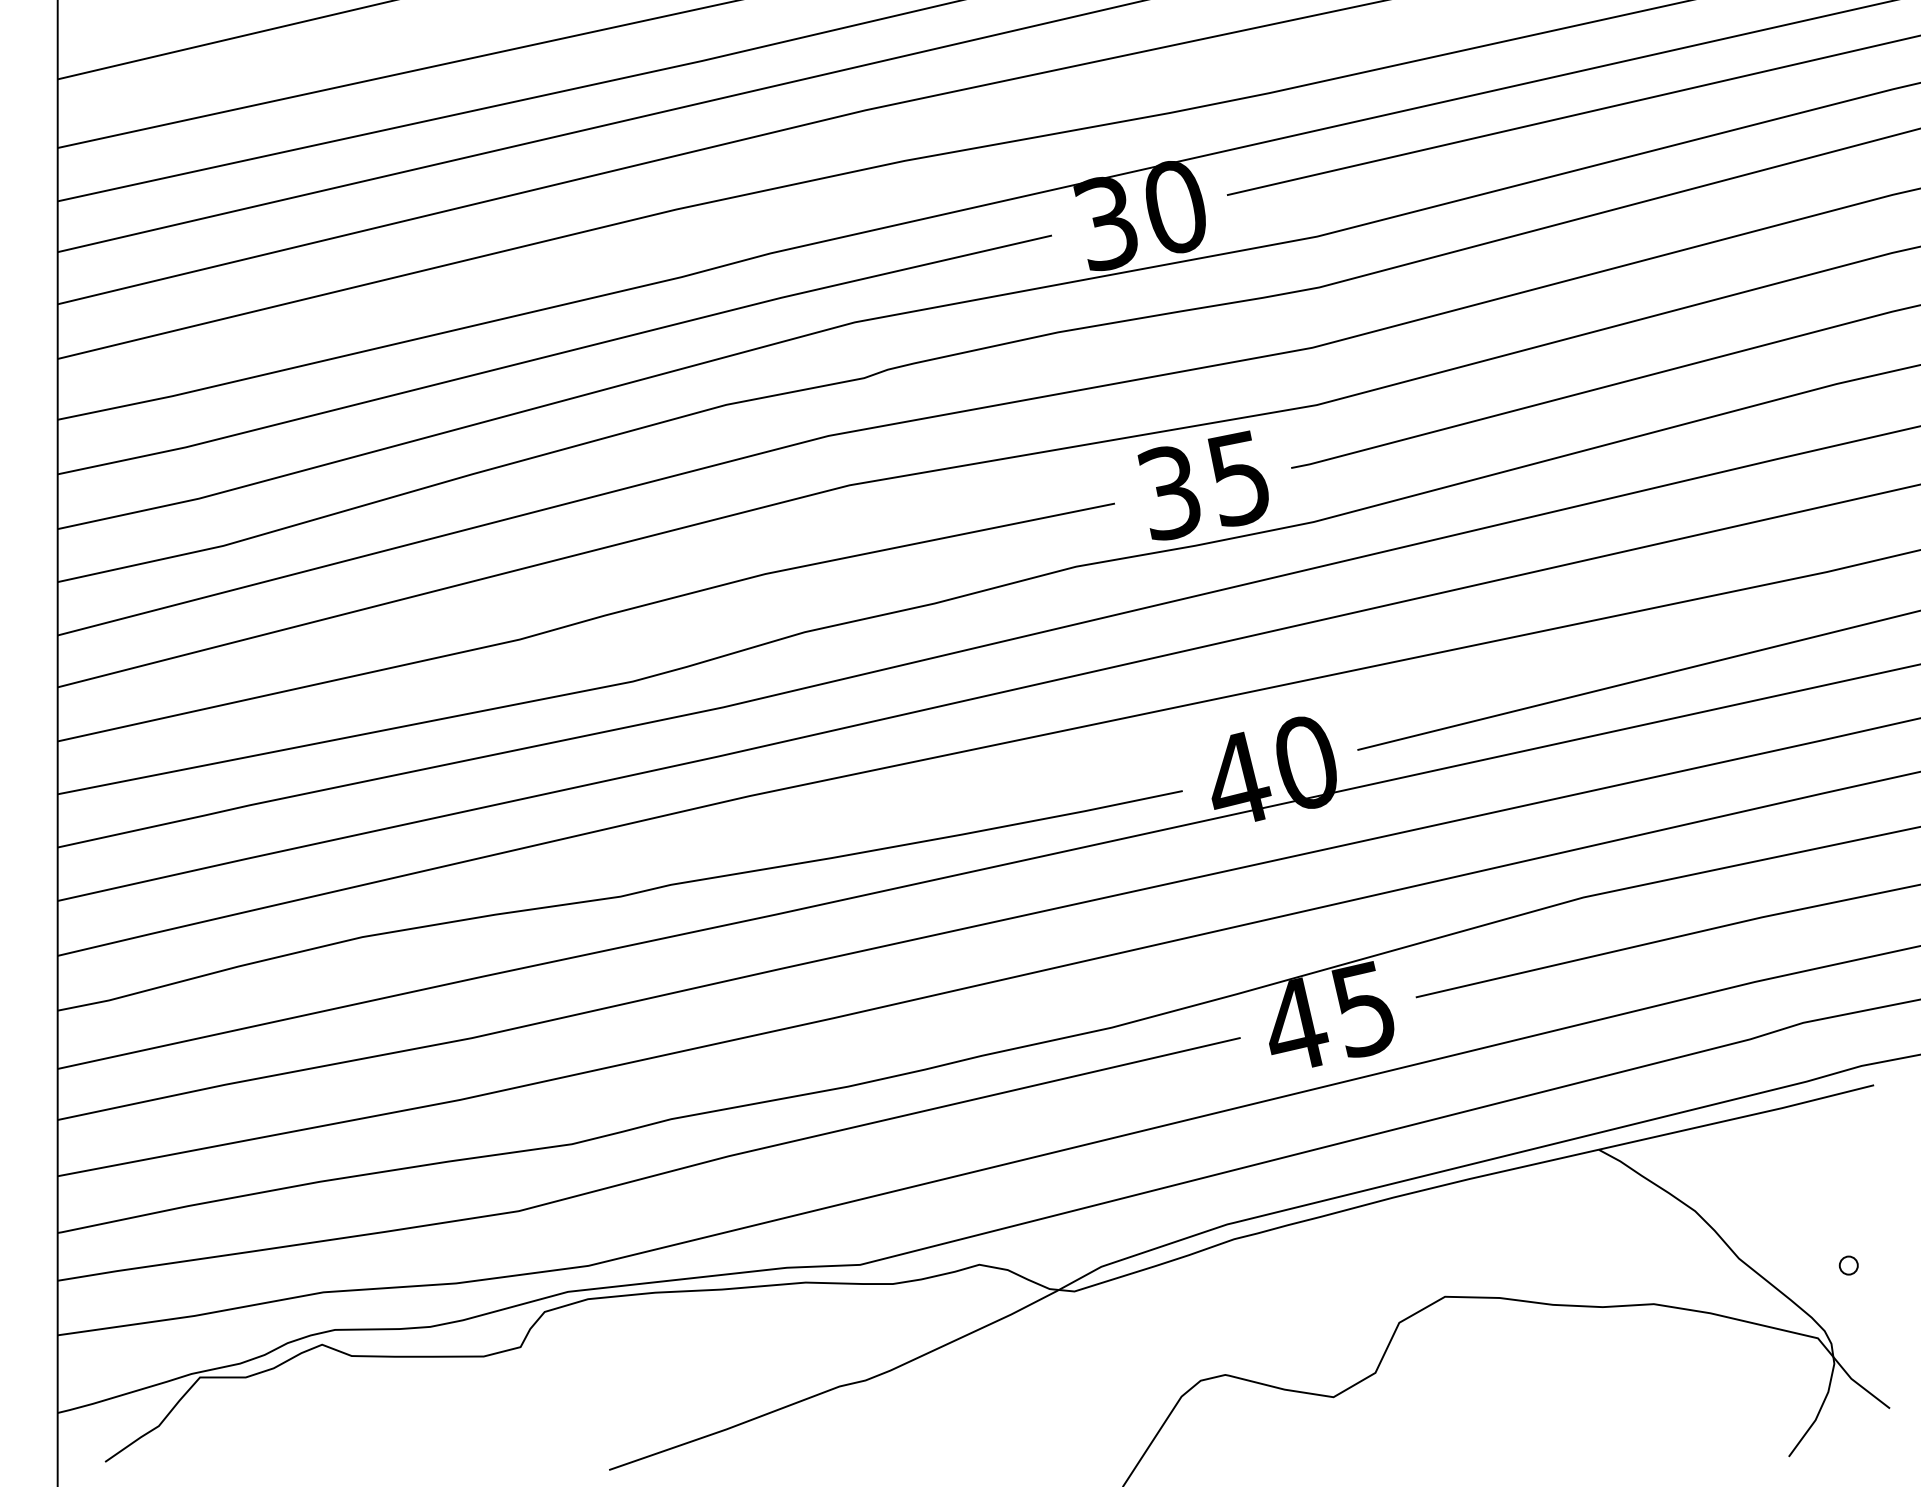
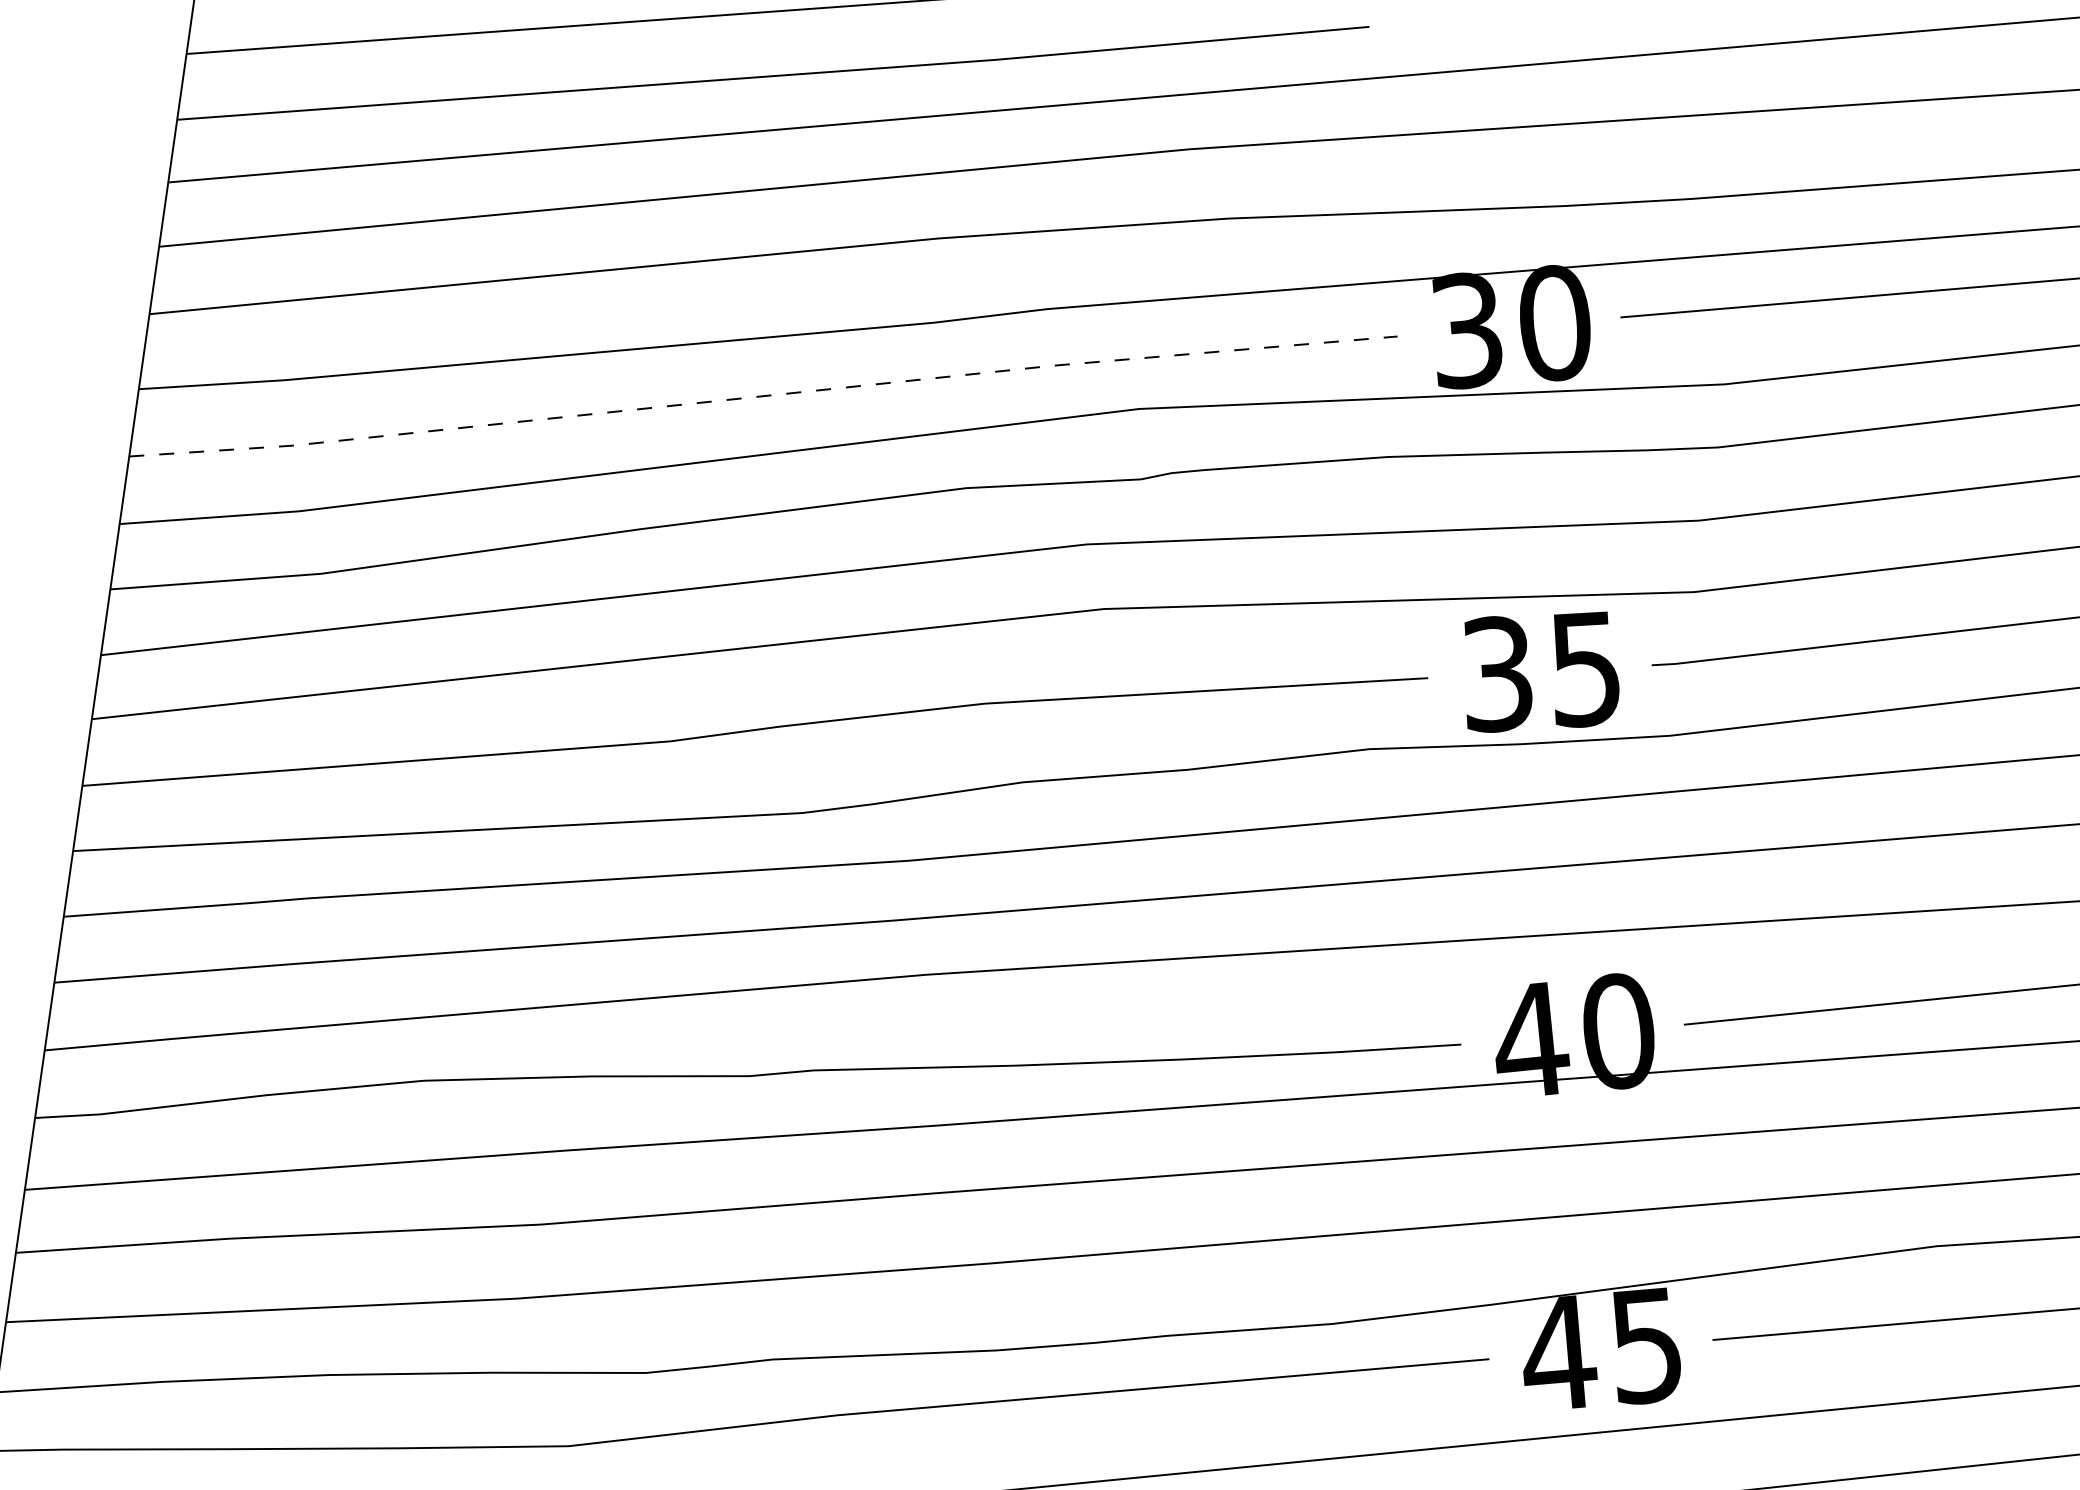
line: (555, 354) -> (764, 396), solid -> dashed

